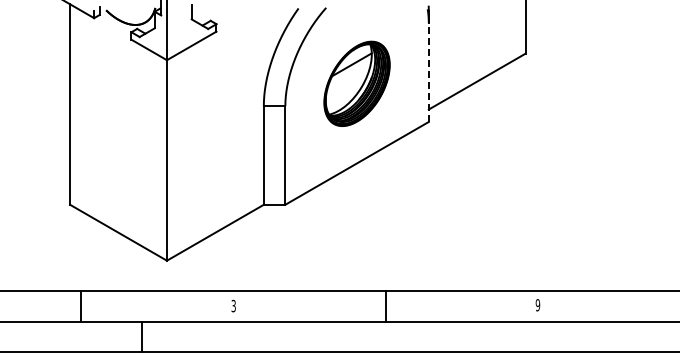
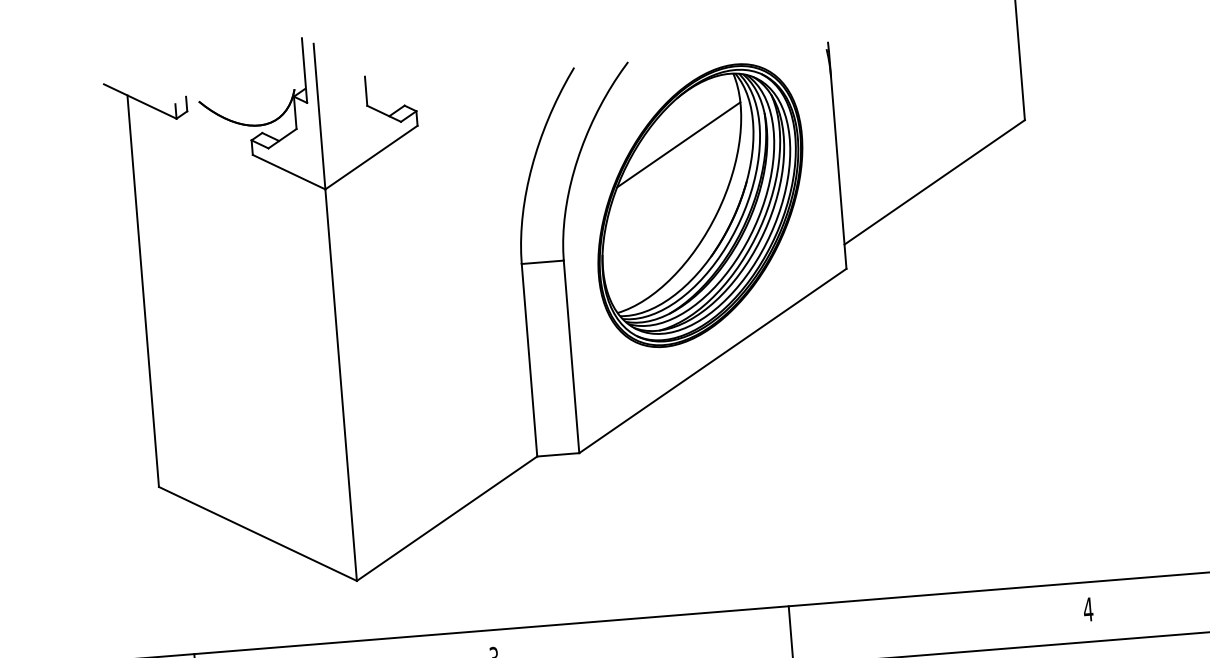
line: (428, 72) -> (838, 172), dashed -> solid
part: (356, 83) -> (699, 205), size x1.67
text: (537, 305) -> (1087, 610), 9 -> 4

